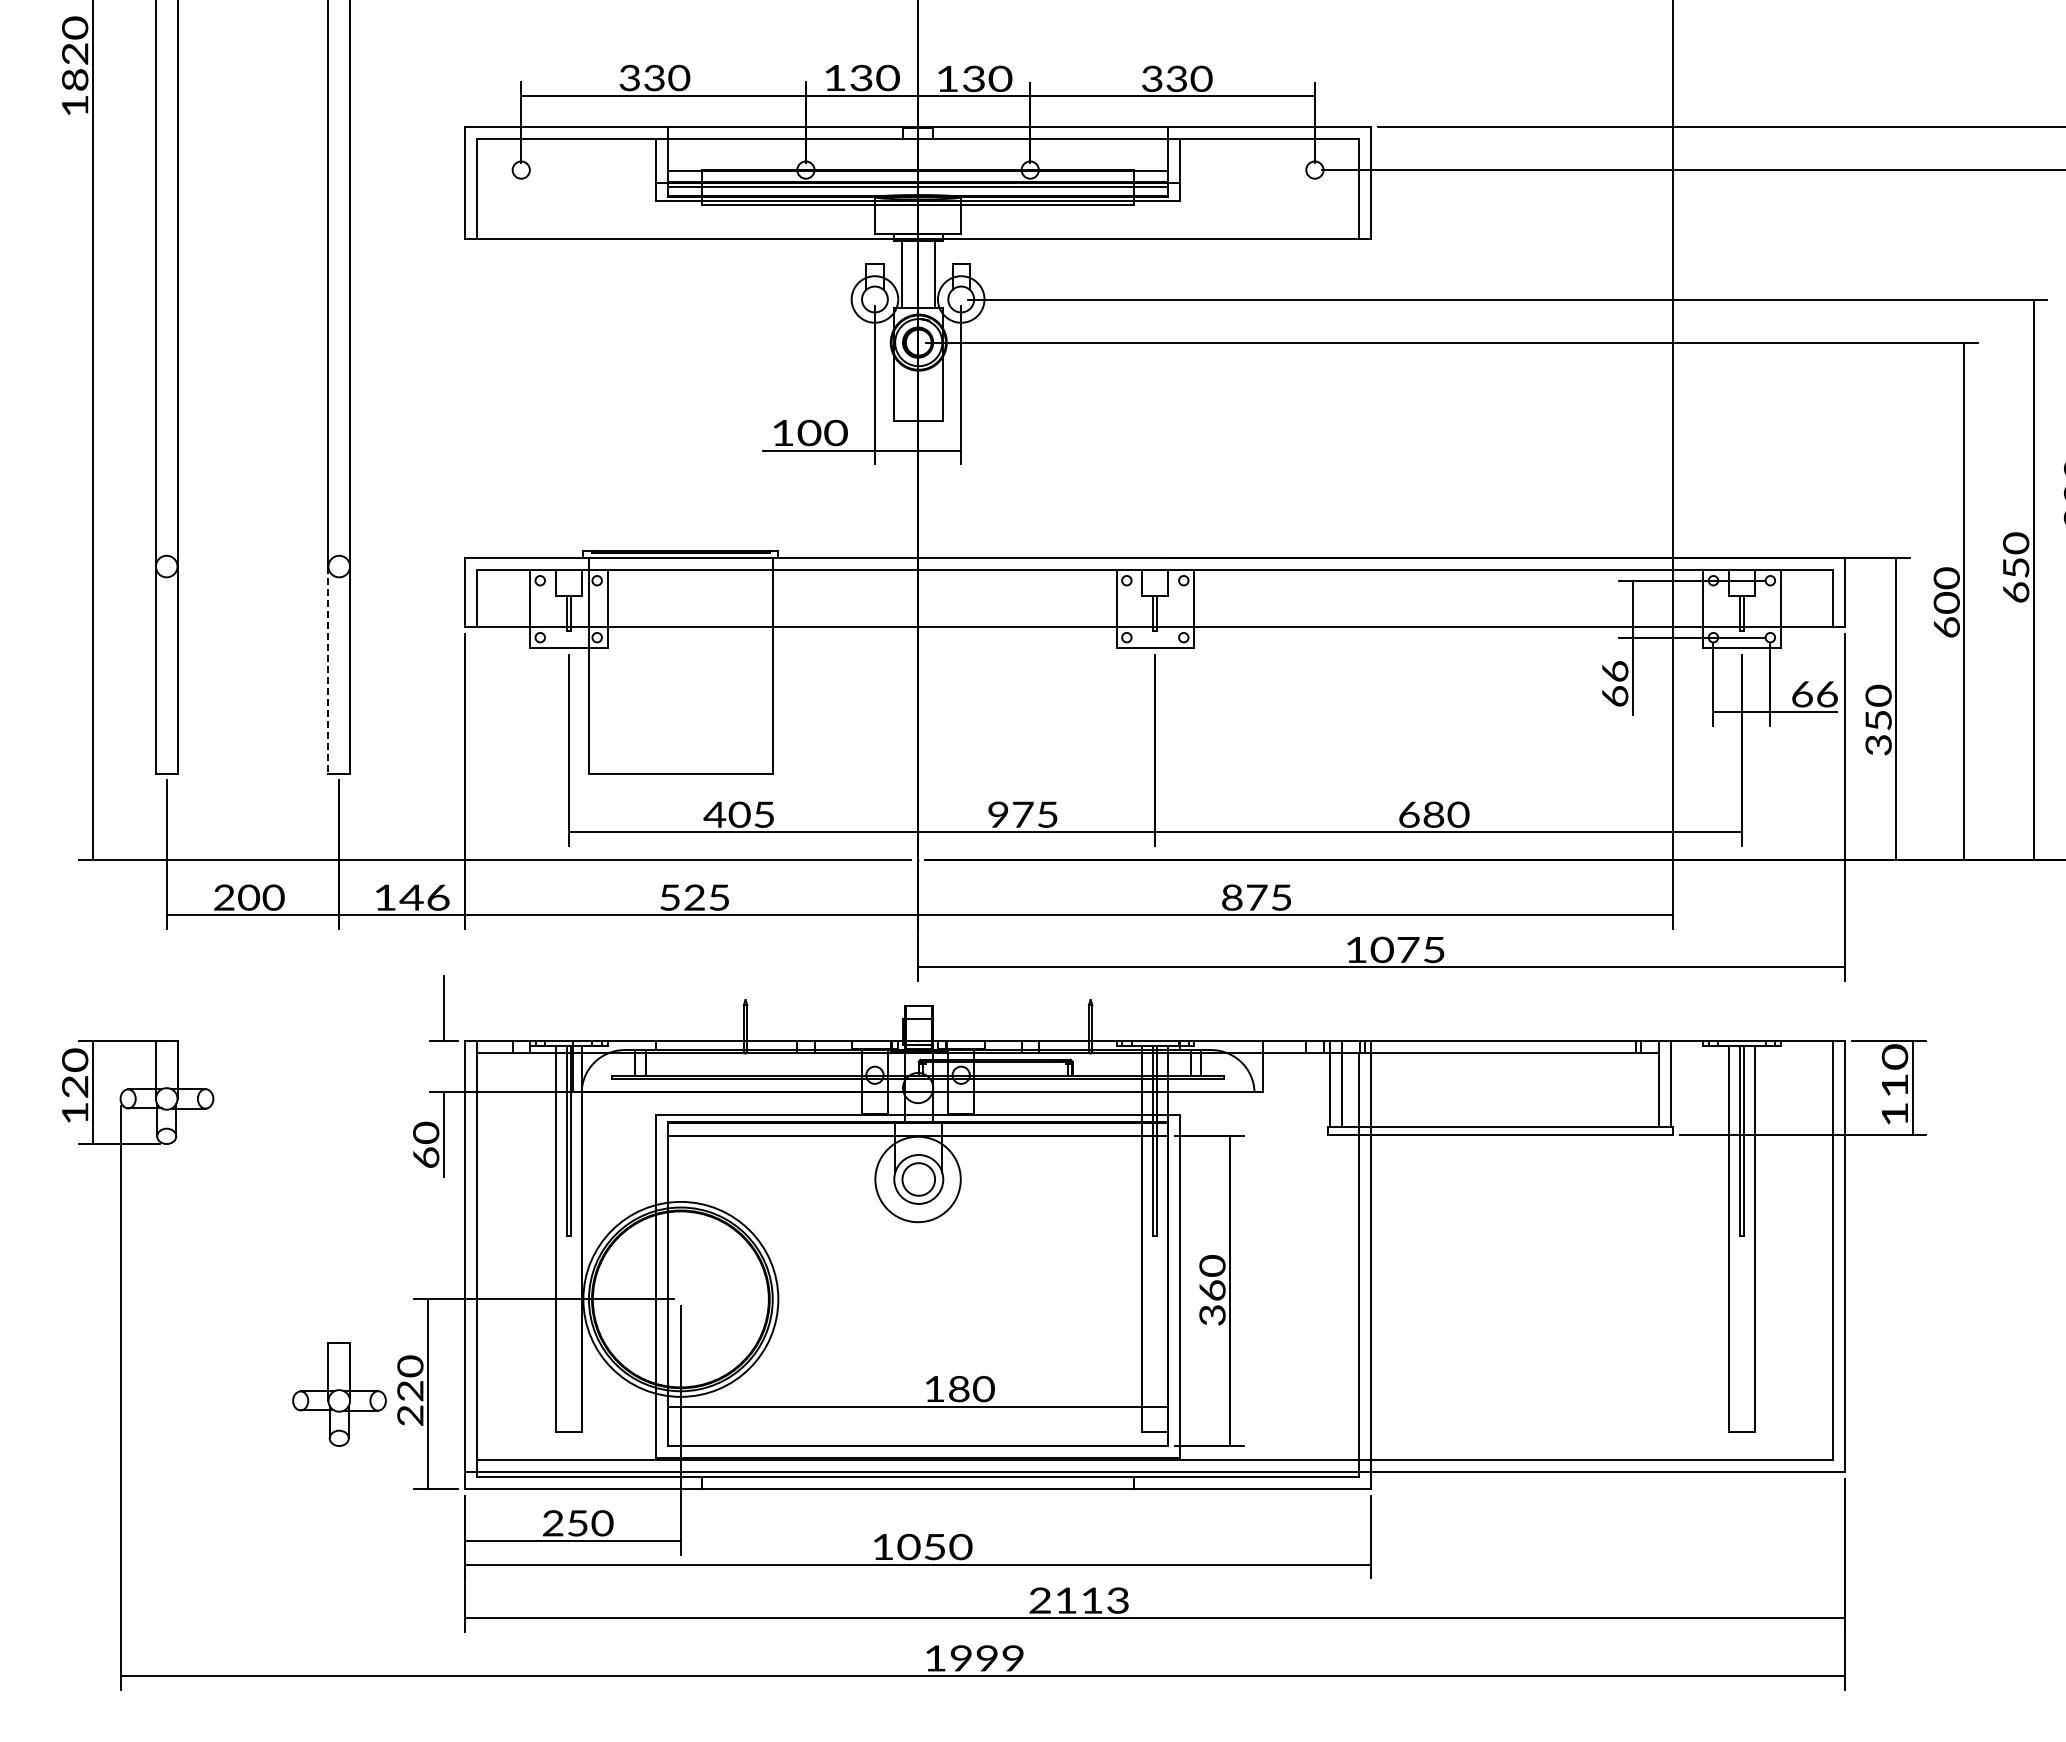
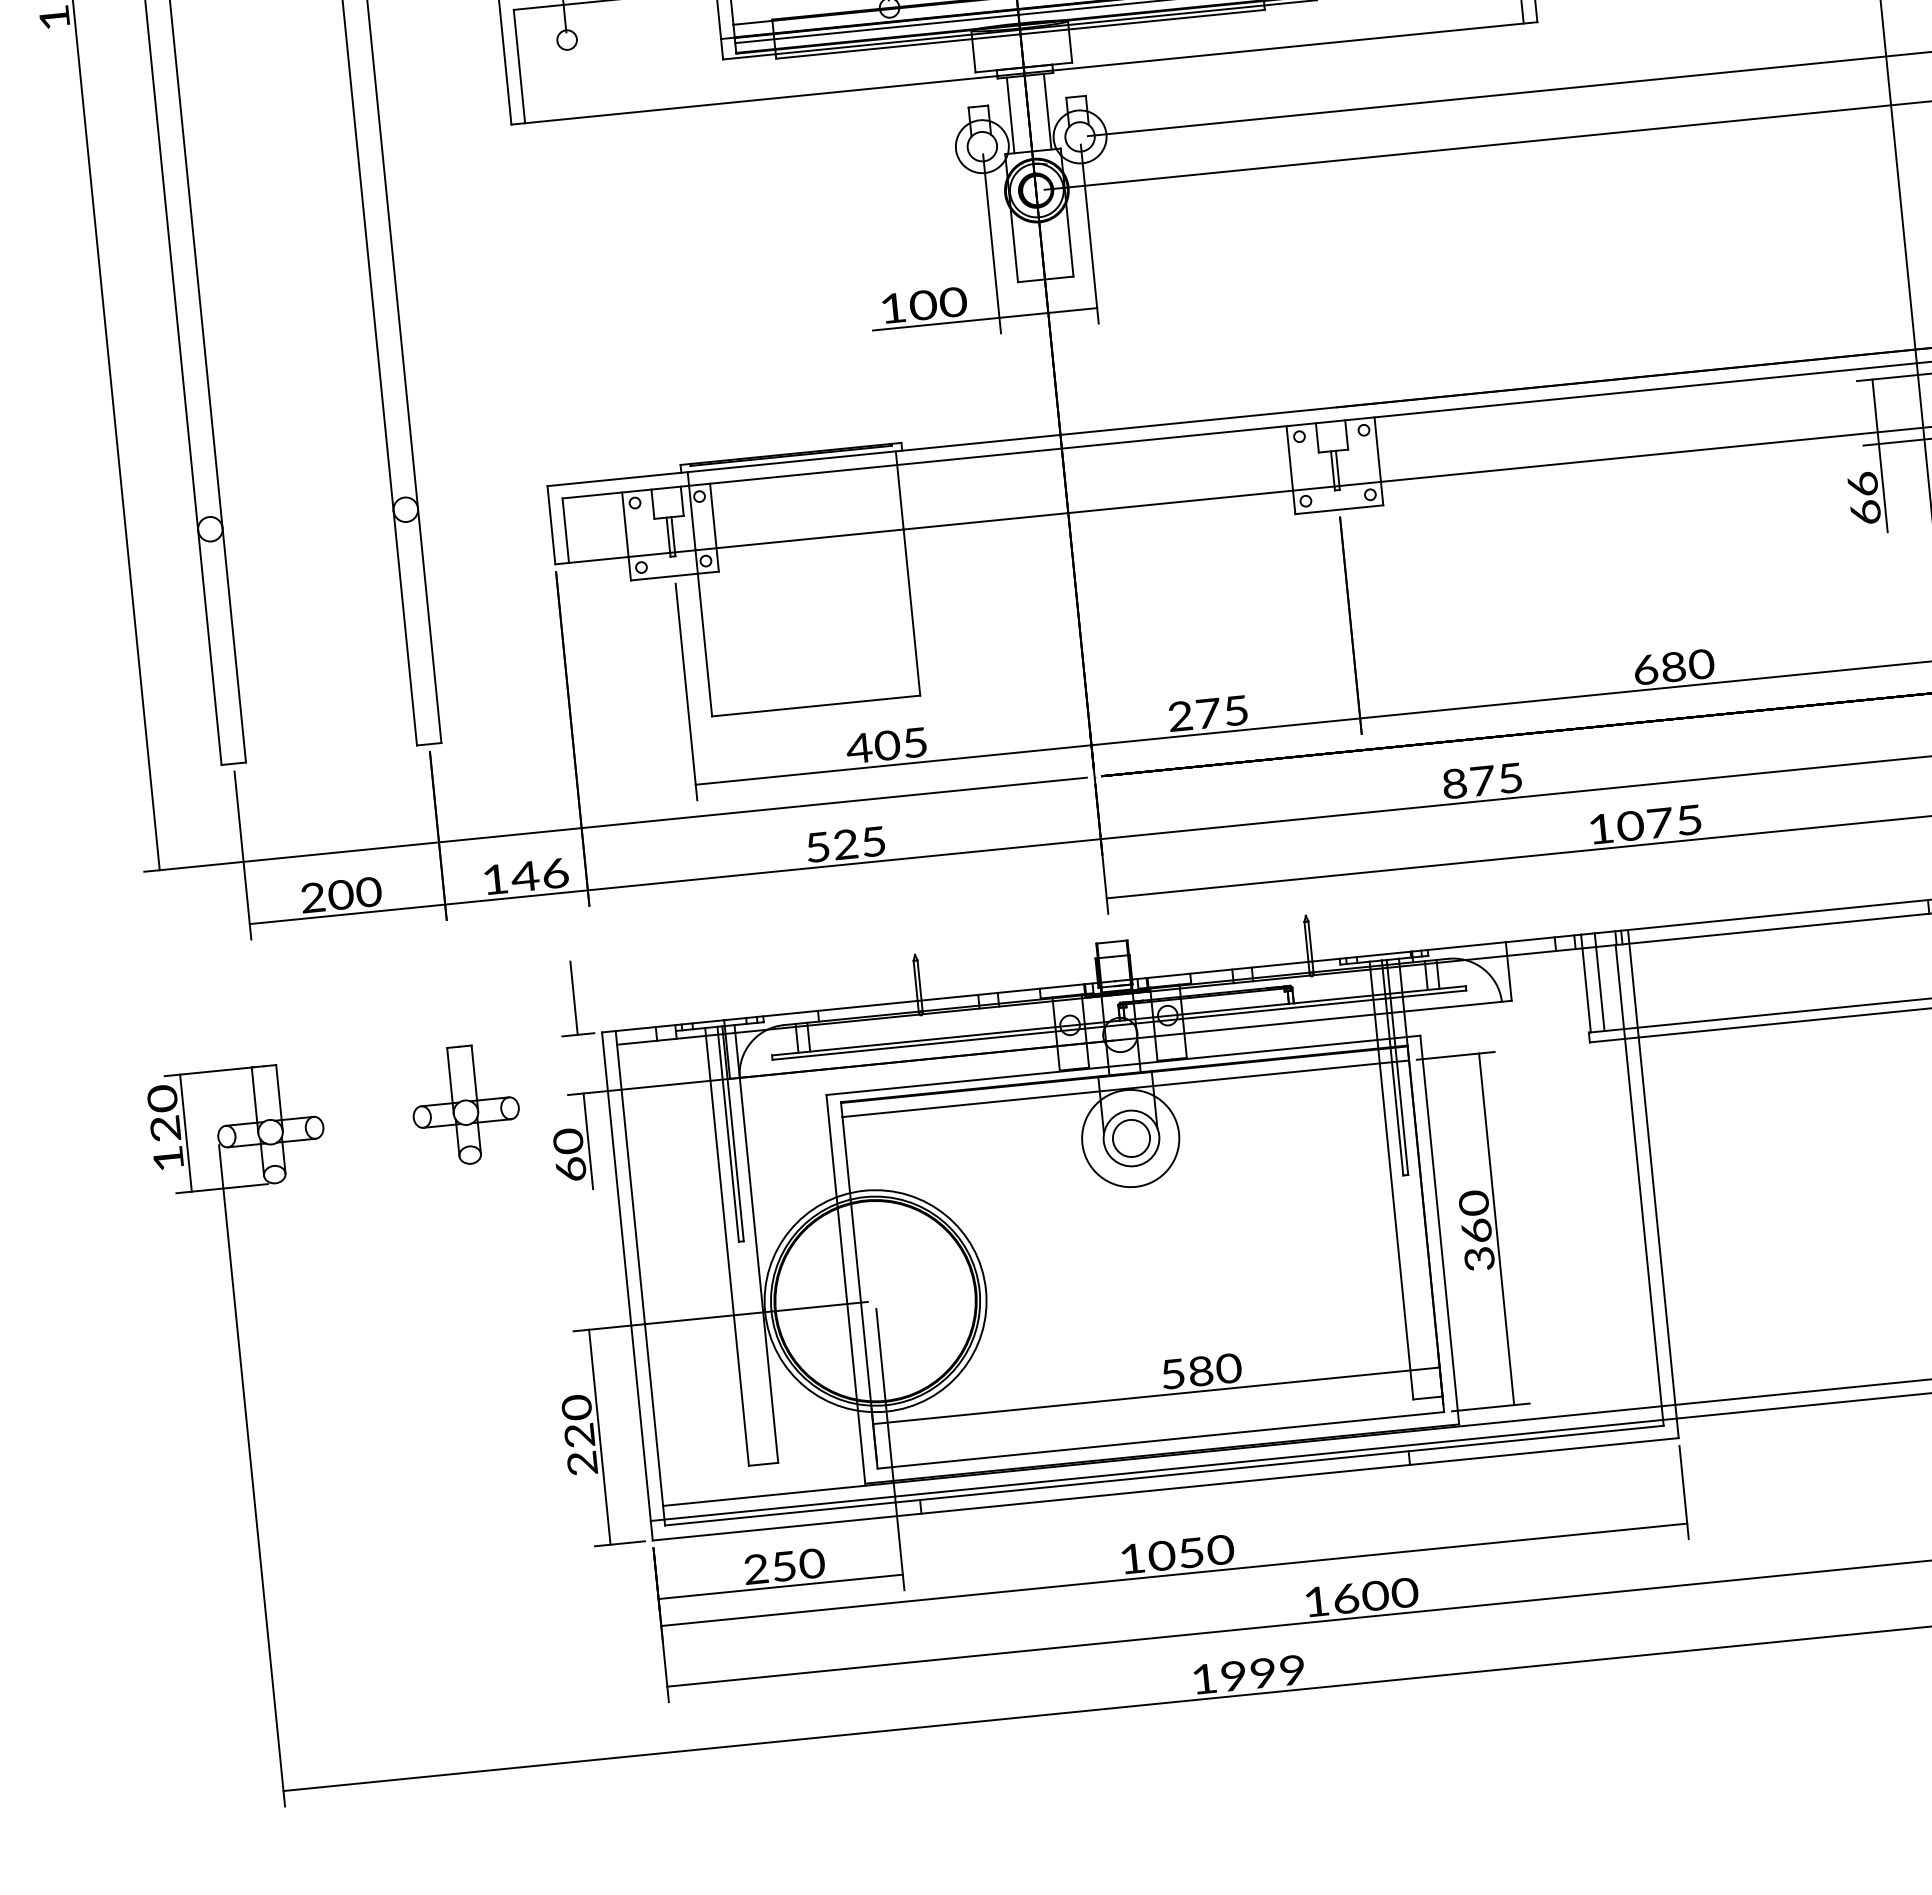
line: (328, 670) -> (405, 628), dashed -> solid
text: (998, 814) -> (1180, 716), 975 -> 275
text: (934, 1389) -> (1173, 1374), 180 -> 580
part: (339, 1394) -> (465, 1105), moved
text: (1079, 1600) -> (1361, 1597), 2113 -> 1600

